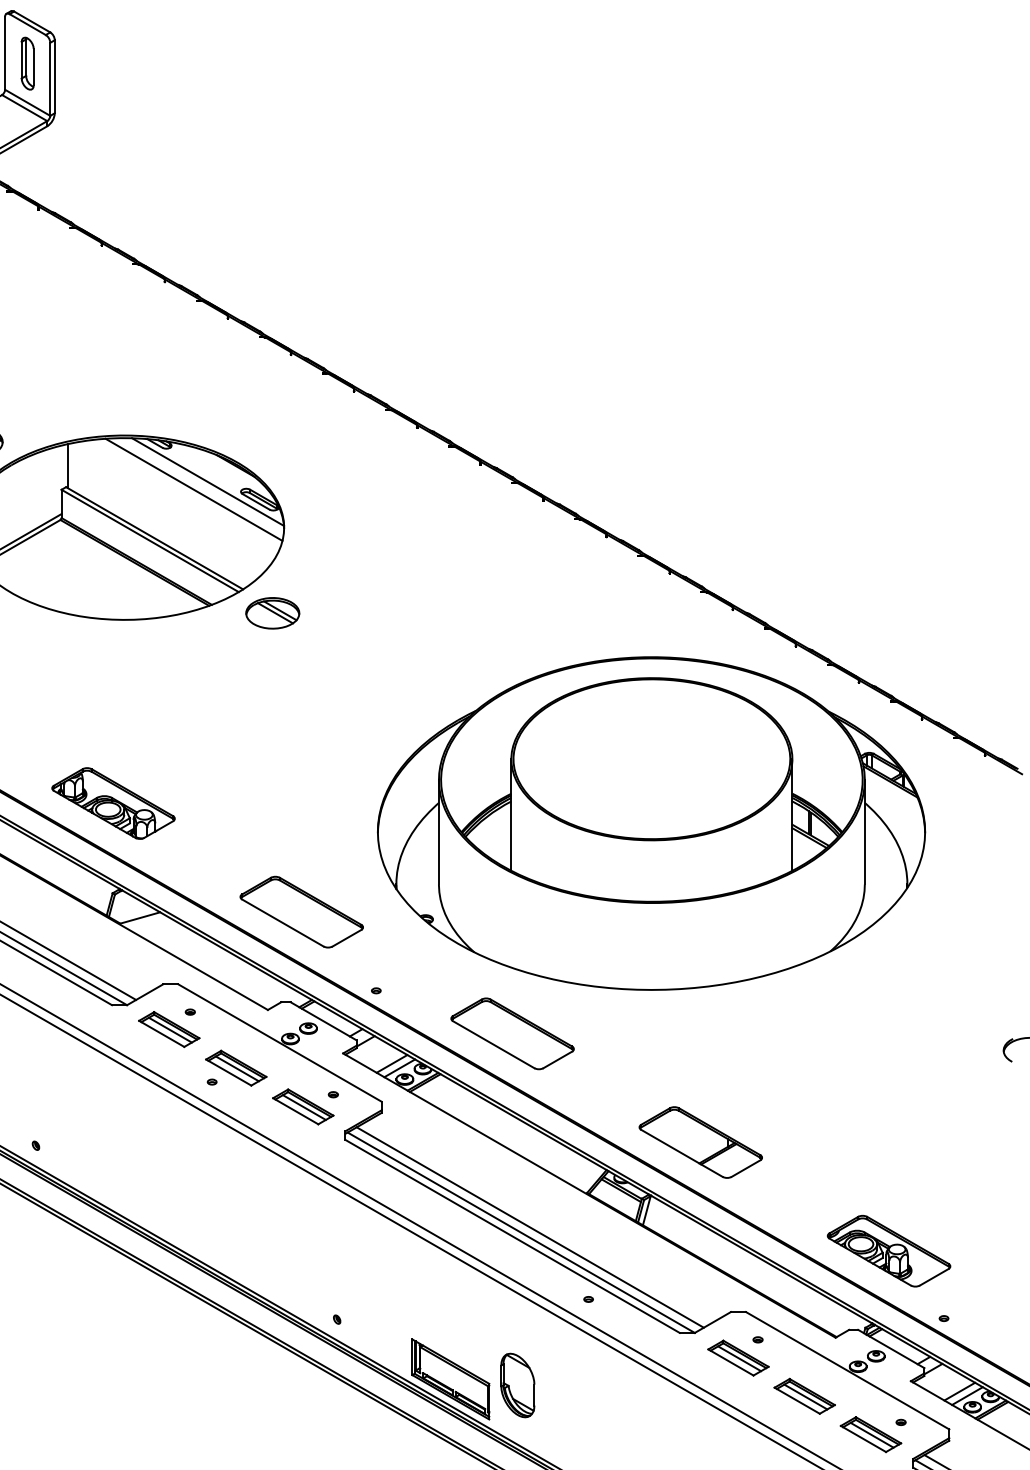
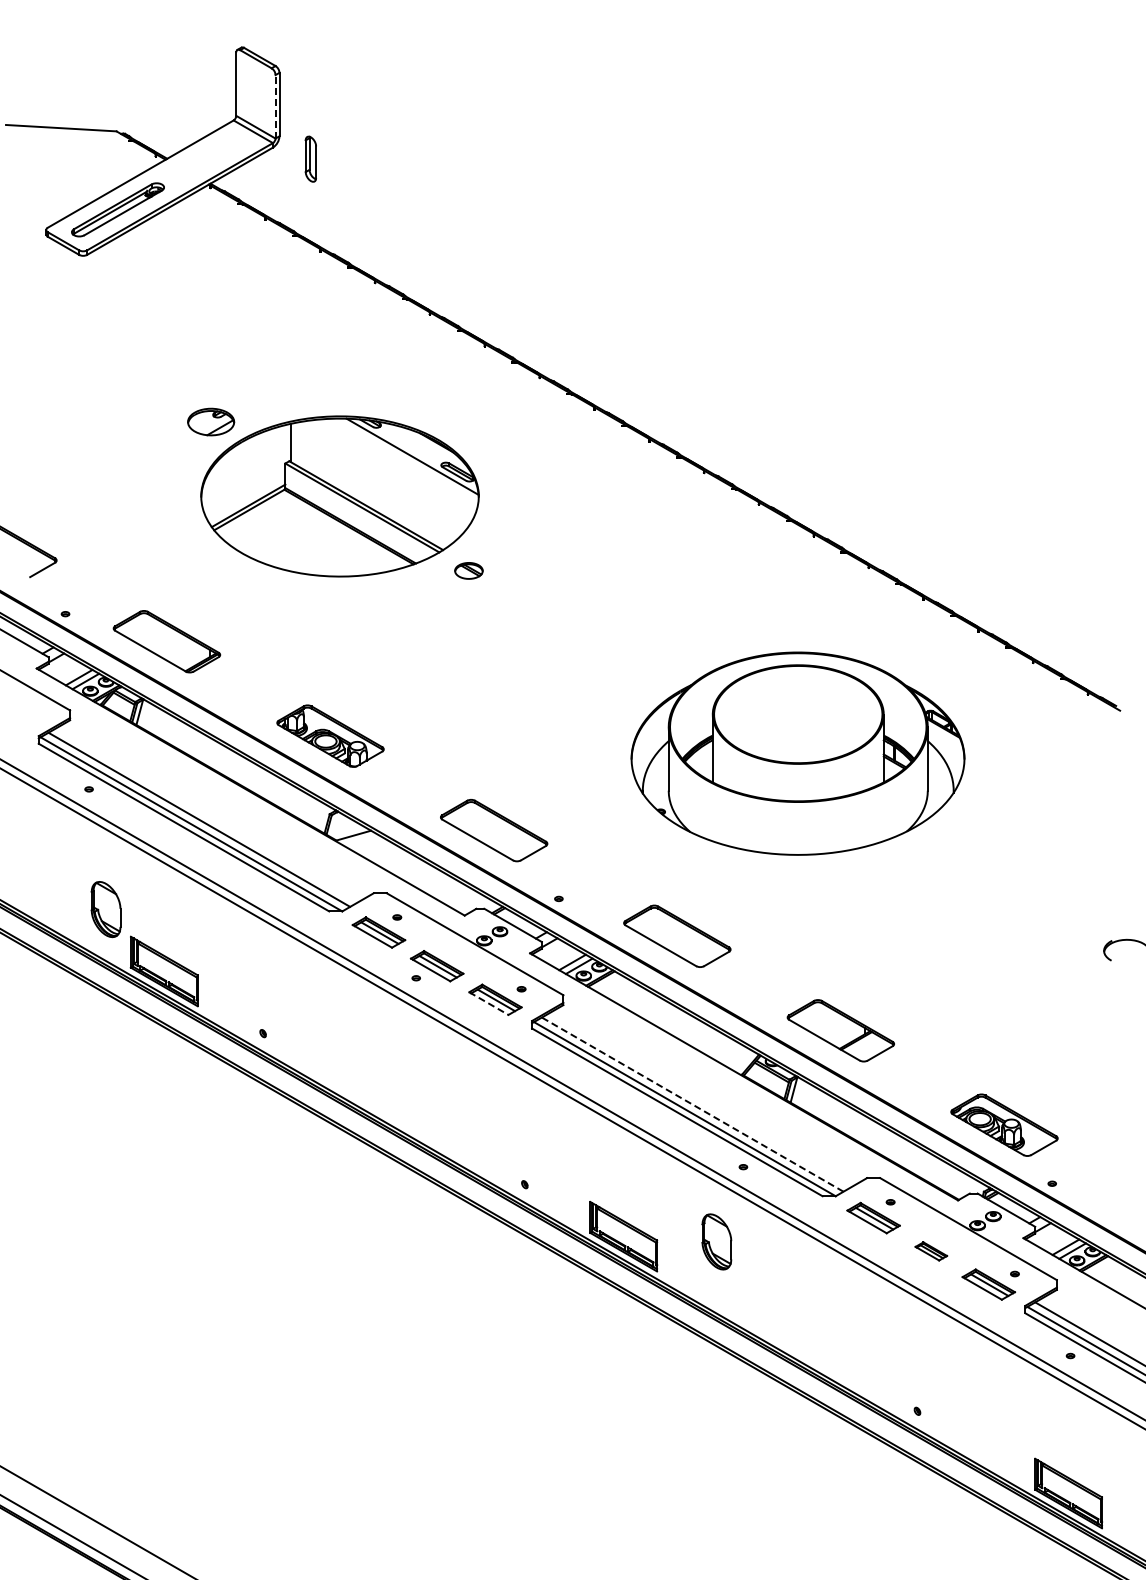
part: (27, 62) -> (310, 158), moved
line: (50, 78) -> (275, 106), solid -> dashed
line: (194, 489) -> (400, 463), removed
part: (272, 612) -> (468, 570), size x0.6
part: (650, 823) -> (797, 753), size x0.7
line: (295, 1111) -> (488, 1003), solid -> dashed
line: (530, 1227) -> (692, 1104), solid -> dashed
part: (517, 1385) -> (716, 1241), moved
part: (805, 1396) -> (931, 1251), size x0.6

